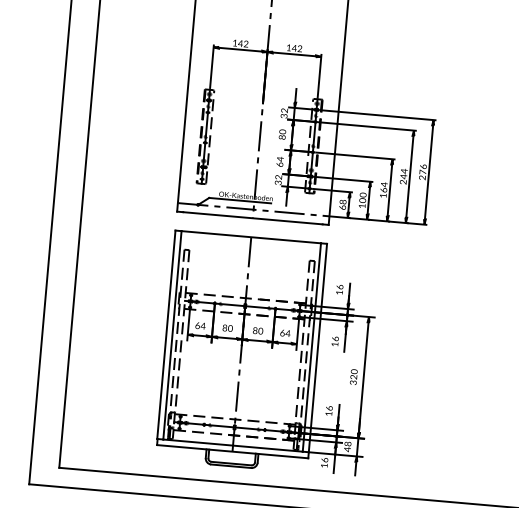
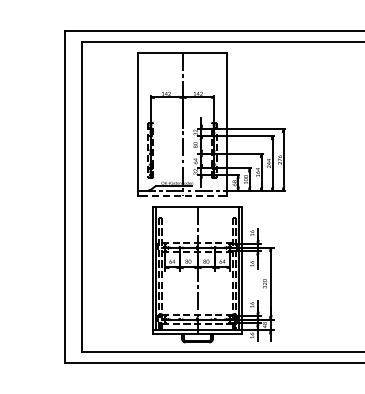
line: (252, 217) -> (182, 195), solid -> dashed
part: (268, 353) -> (213, 274), moved

